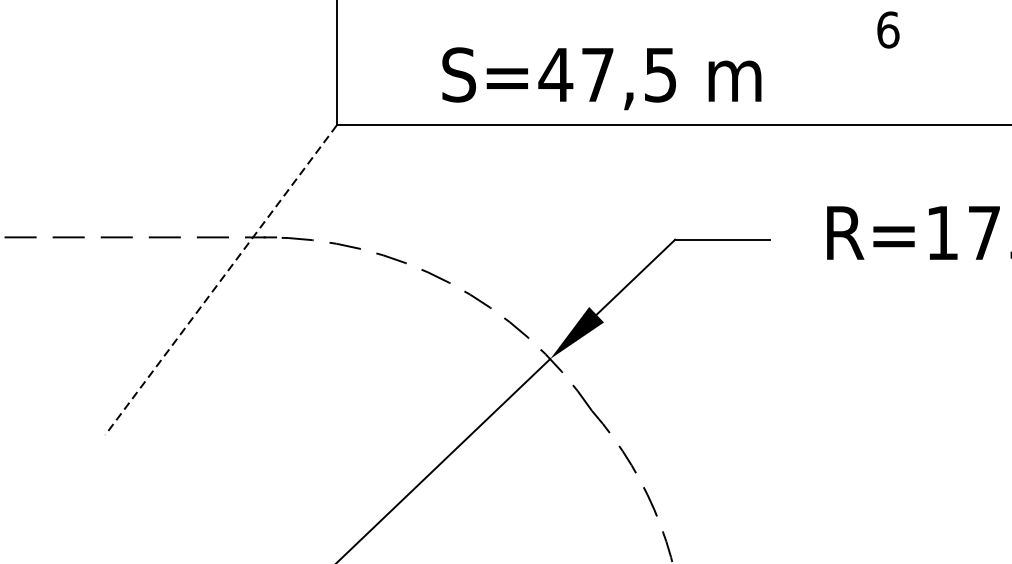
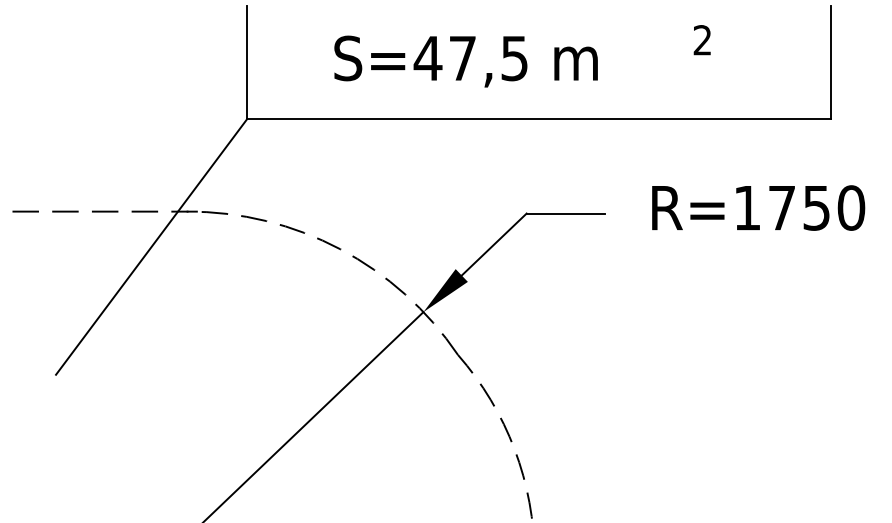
text: (888, 30) -> (702, 40), 6 -> 2
text: (601, 78) -> (465, 61), moved
line: (220, 279) -> (151, 246), dashed -> solid

